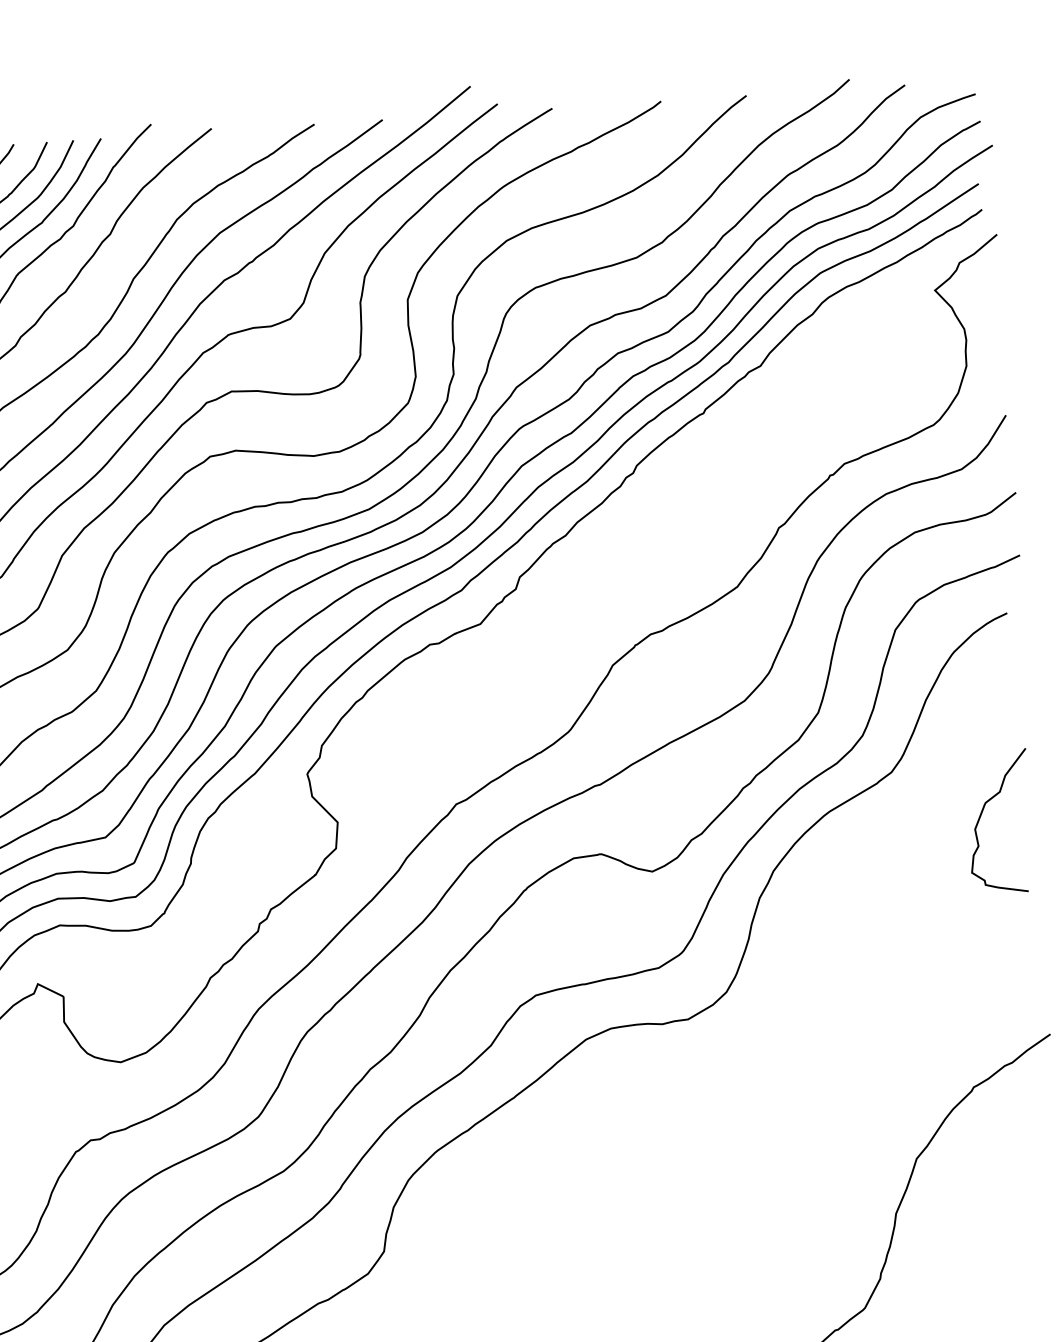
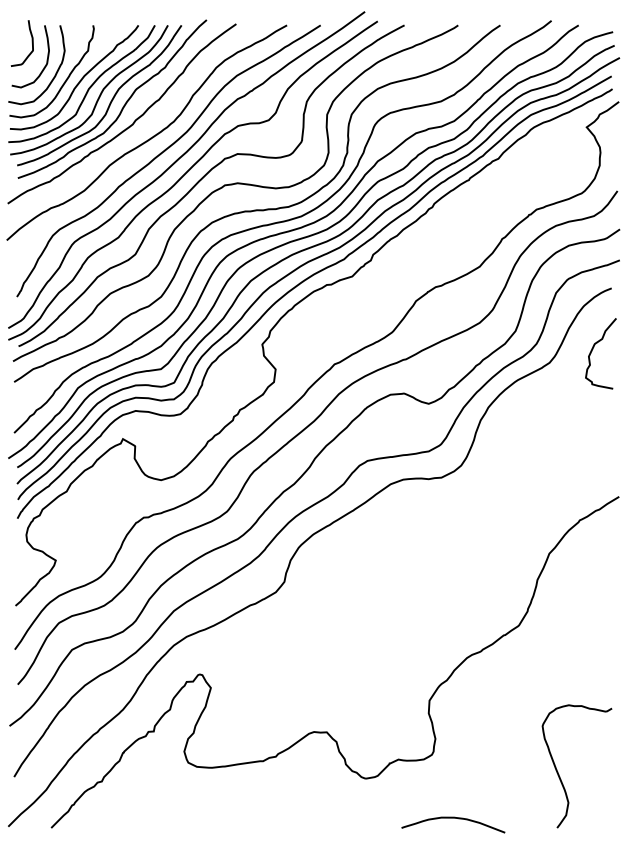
curve: (983, 814) -> (593, 349), moved

